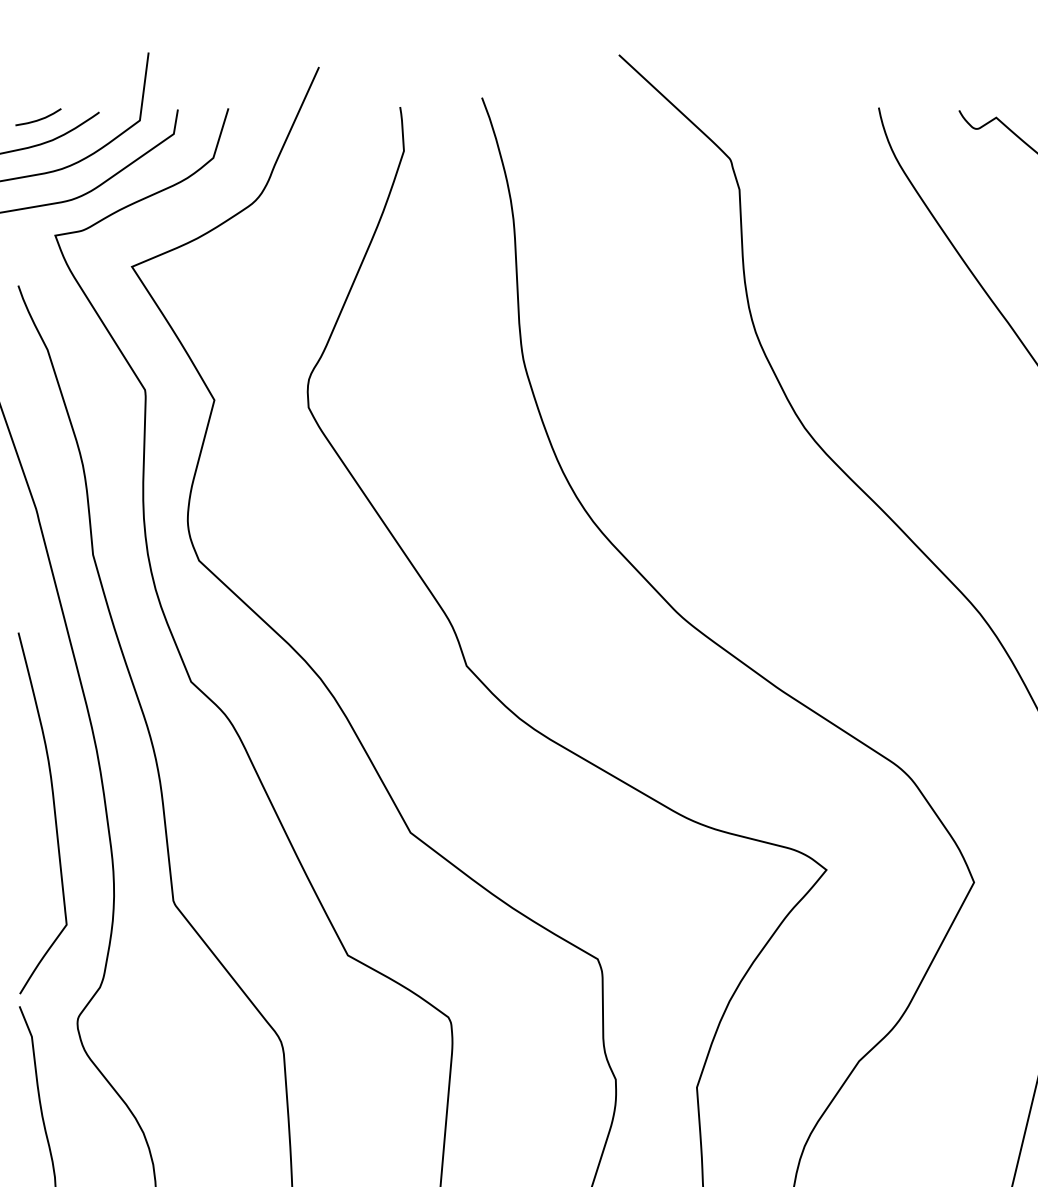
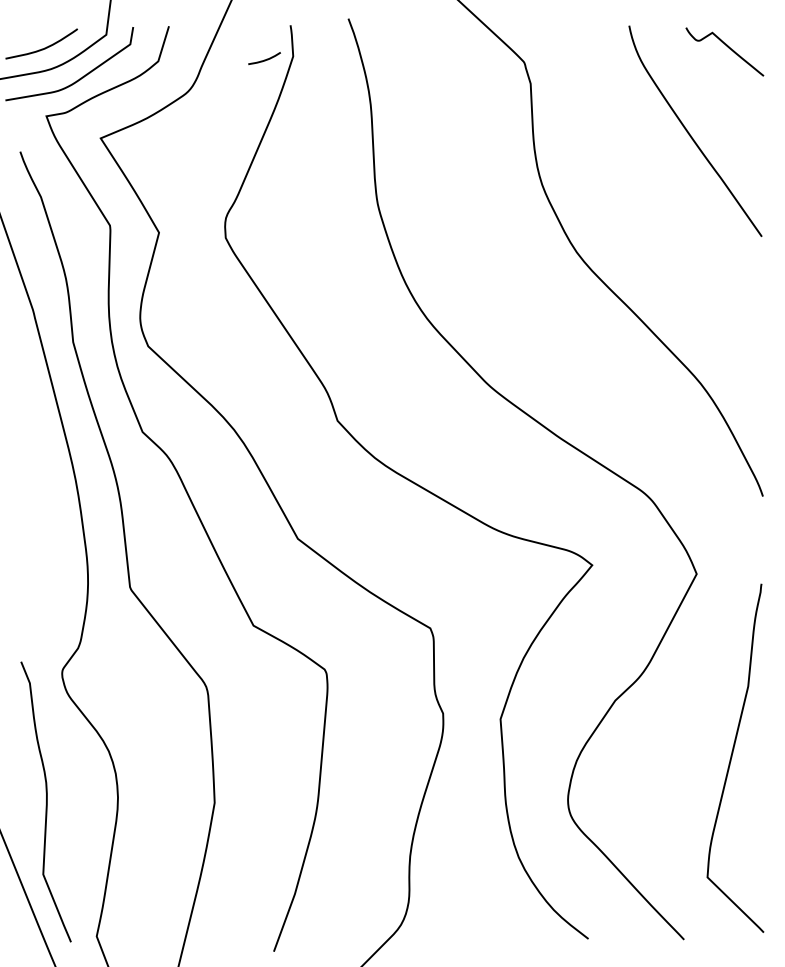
curve: (38, 118) -> (264, 59), moved
curve: (53, 813) -> (45, 525), removed

